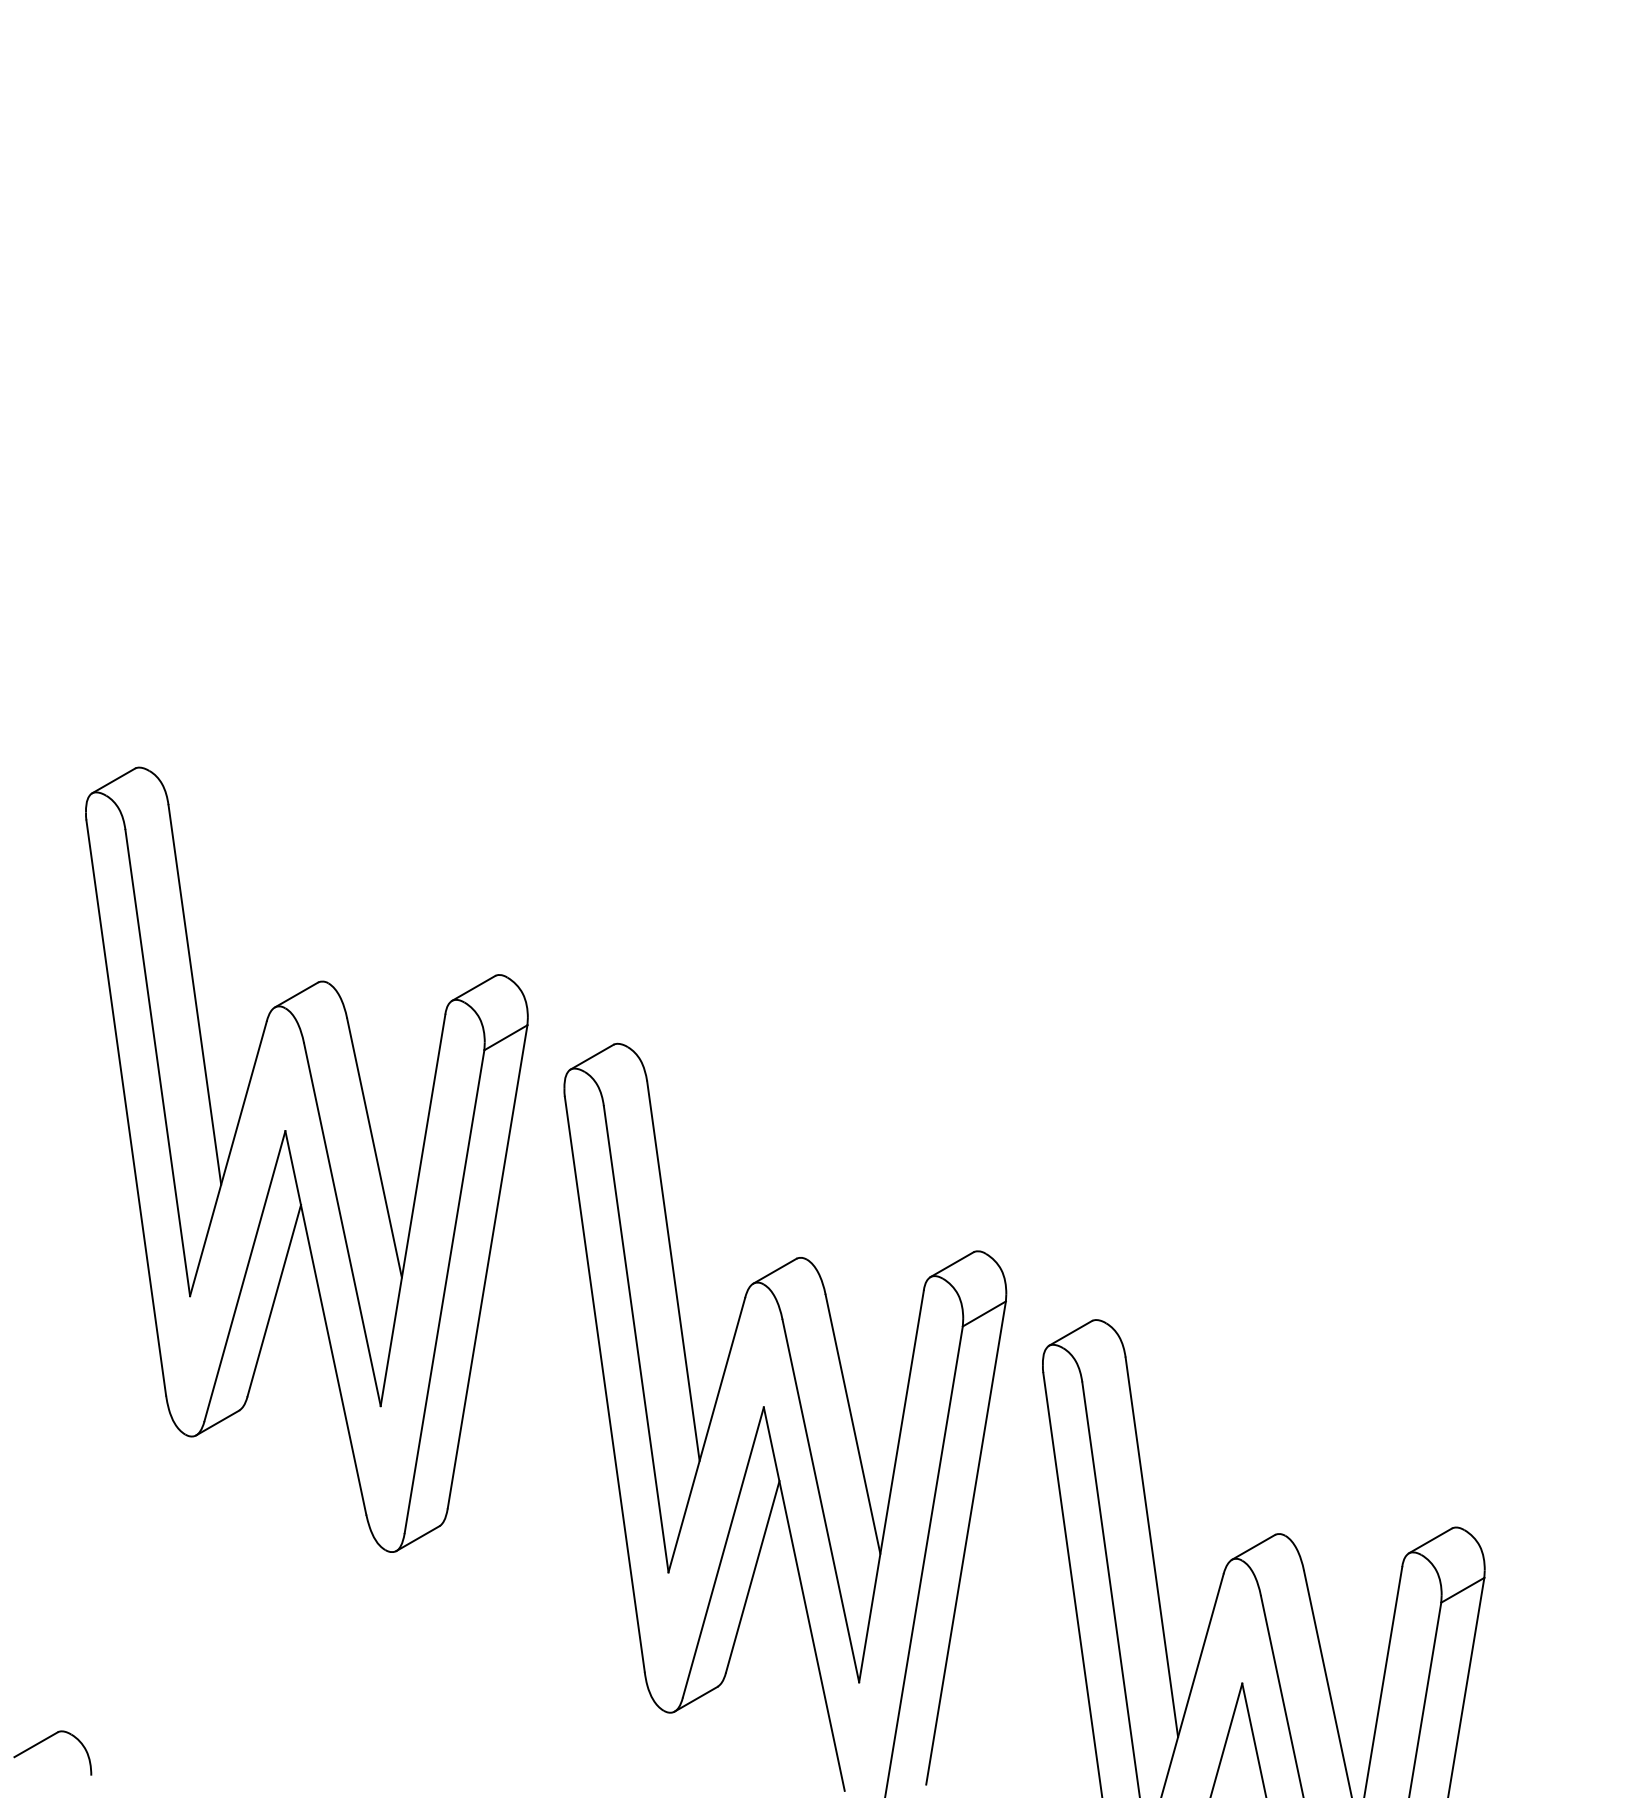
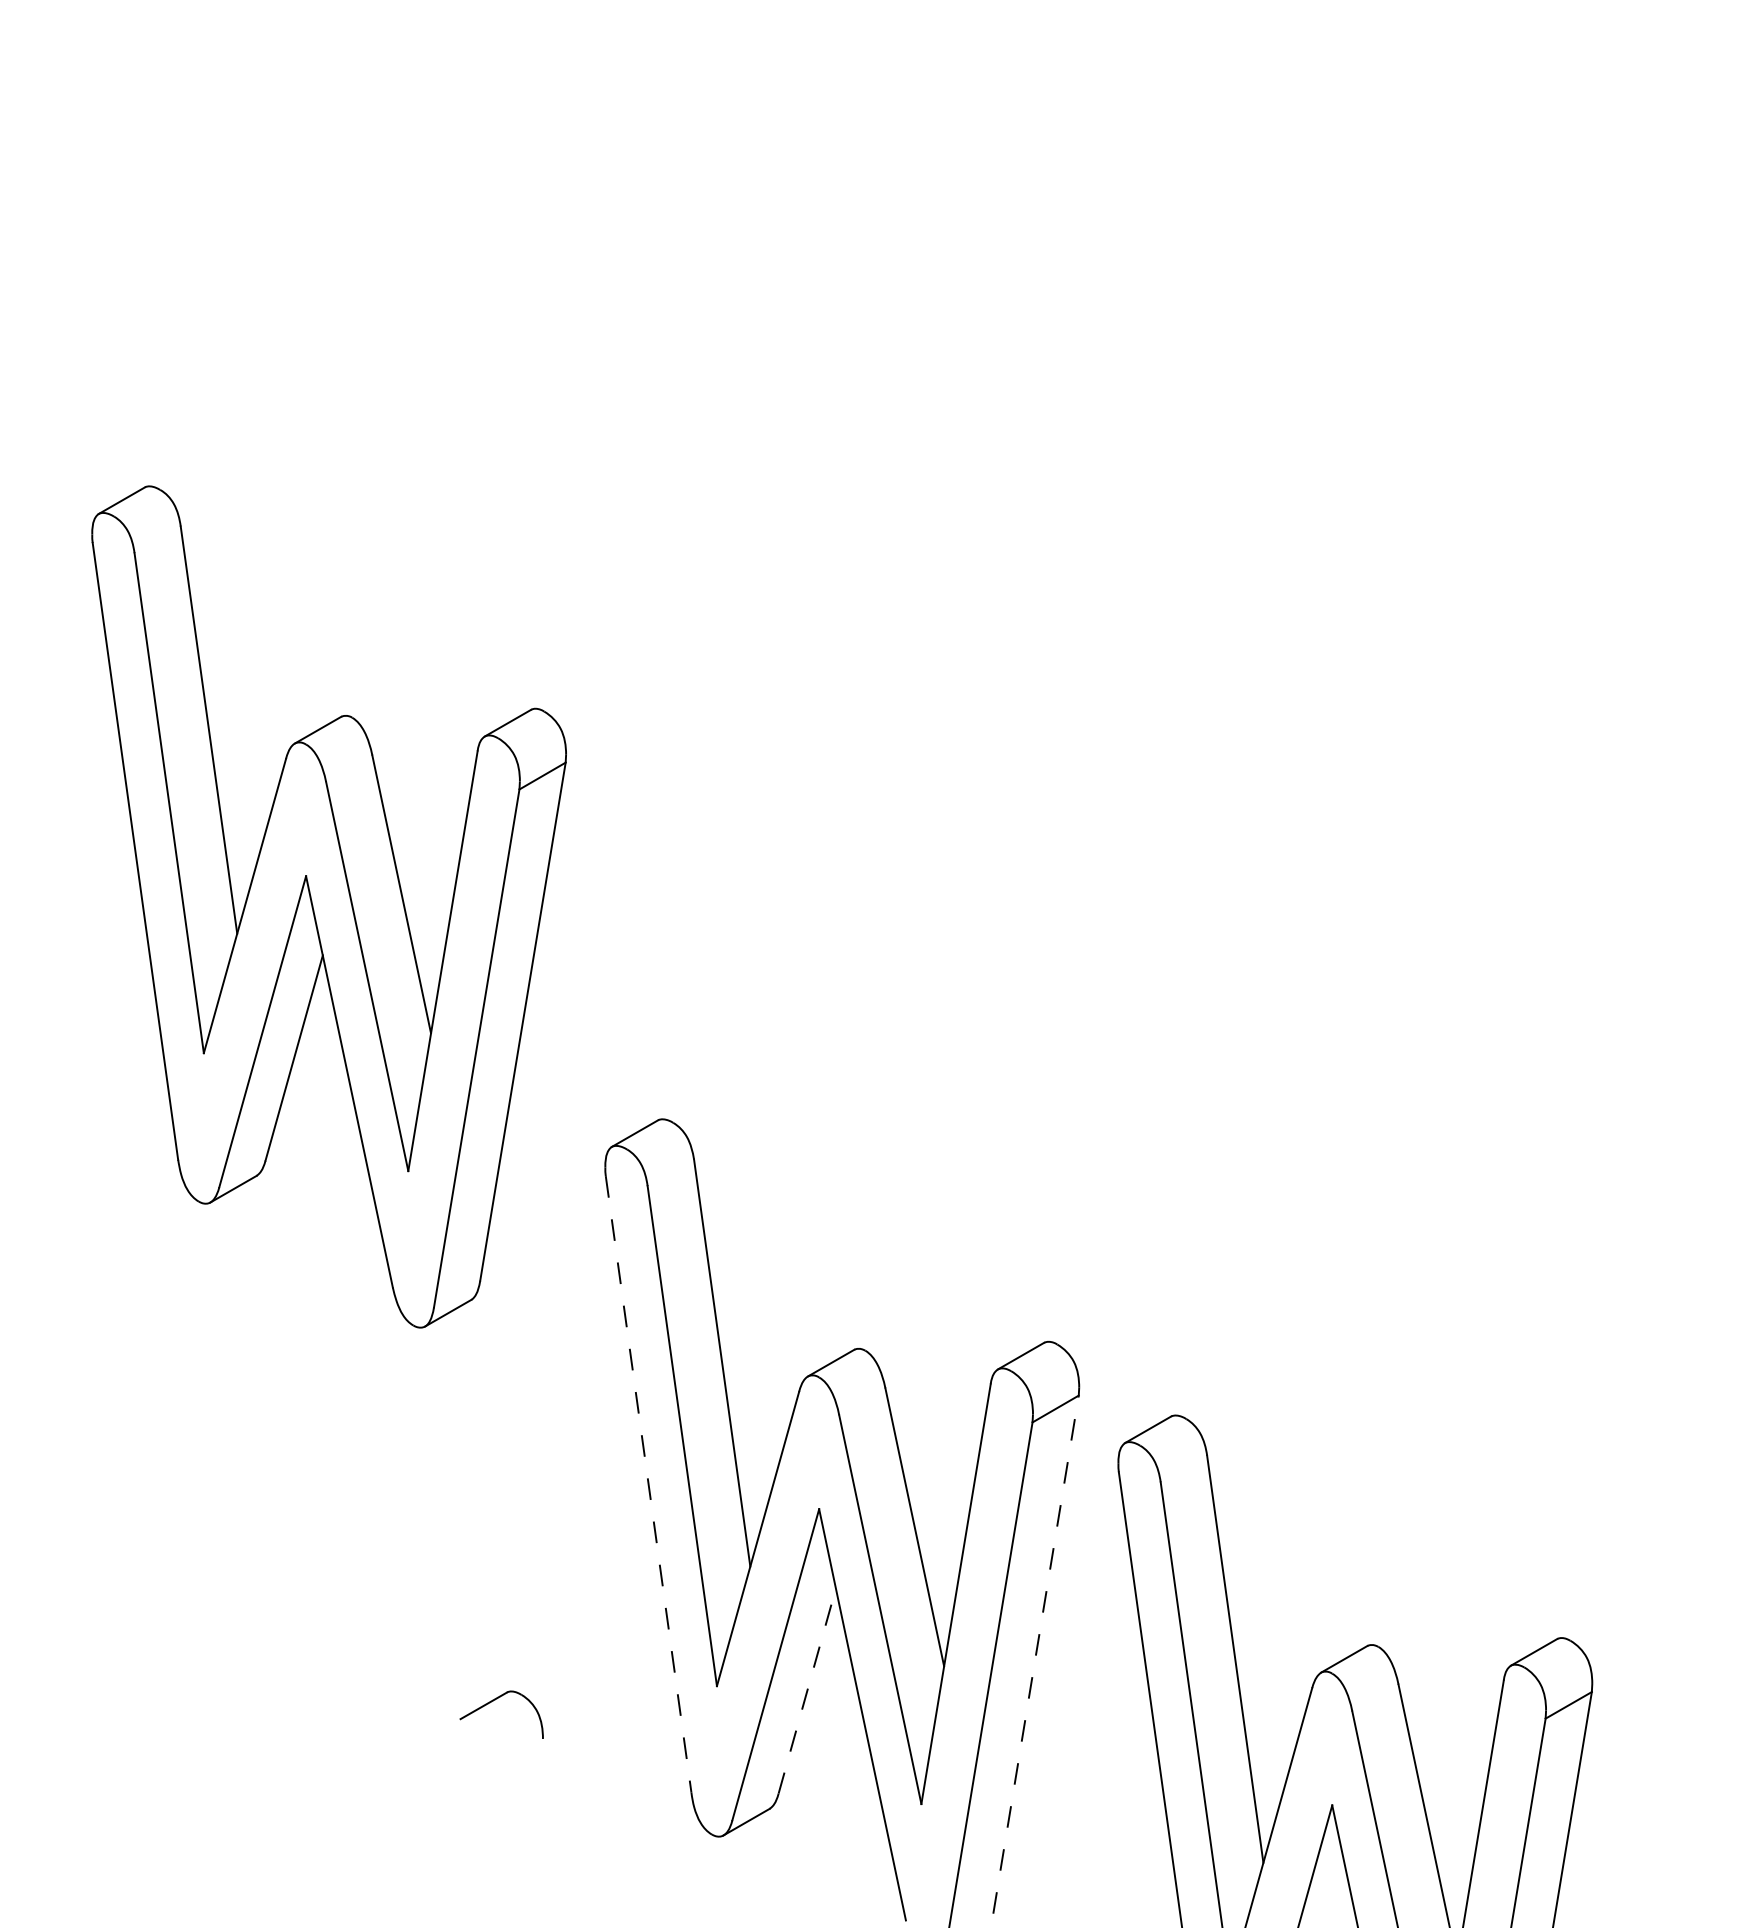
part: (306, 1159) -> (328, 906), moved
line: (604, 1384) -> (648, 1484), solid -> dashed
line: (966, 1543) -> (1036, 1655), solid -> dashed
line: (752, 1576) -> (807, 1690), solid -> dashed
part: (45, 1740) -> (493, 1701), moved

